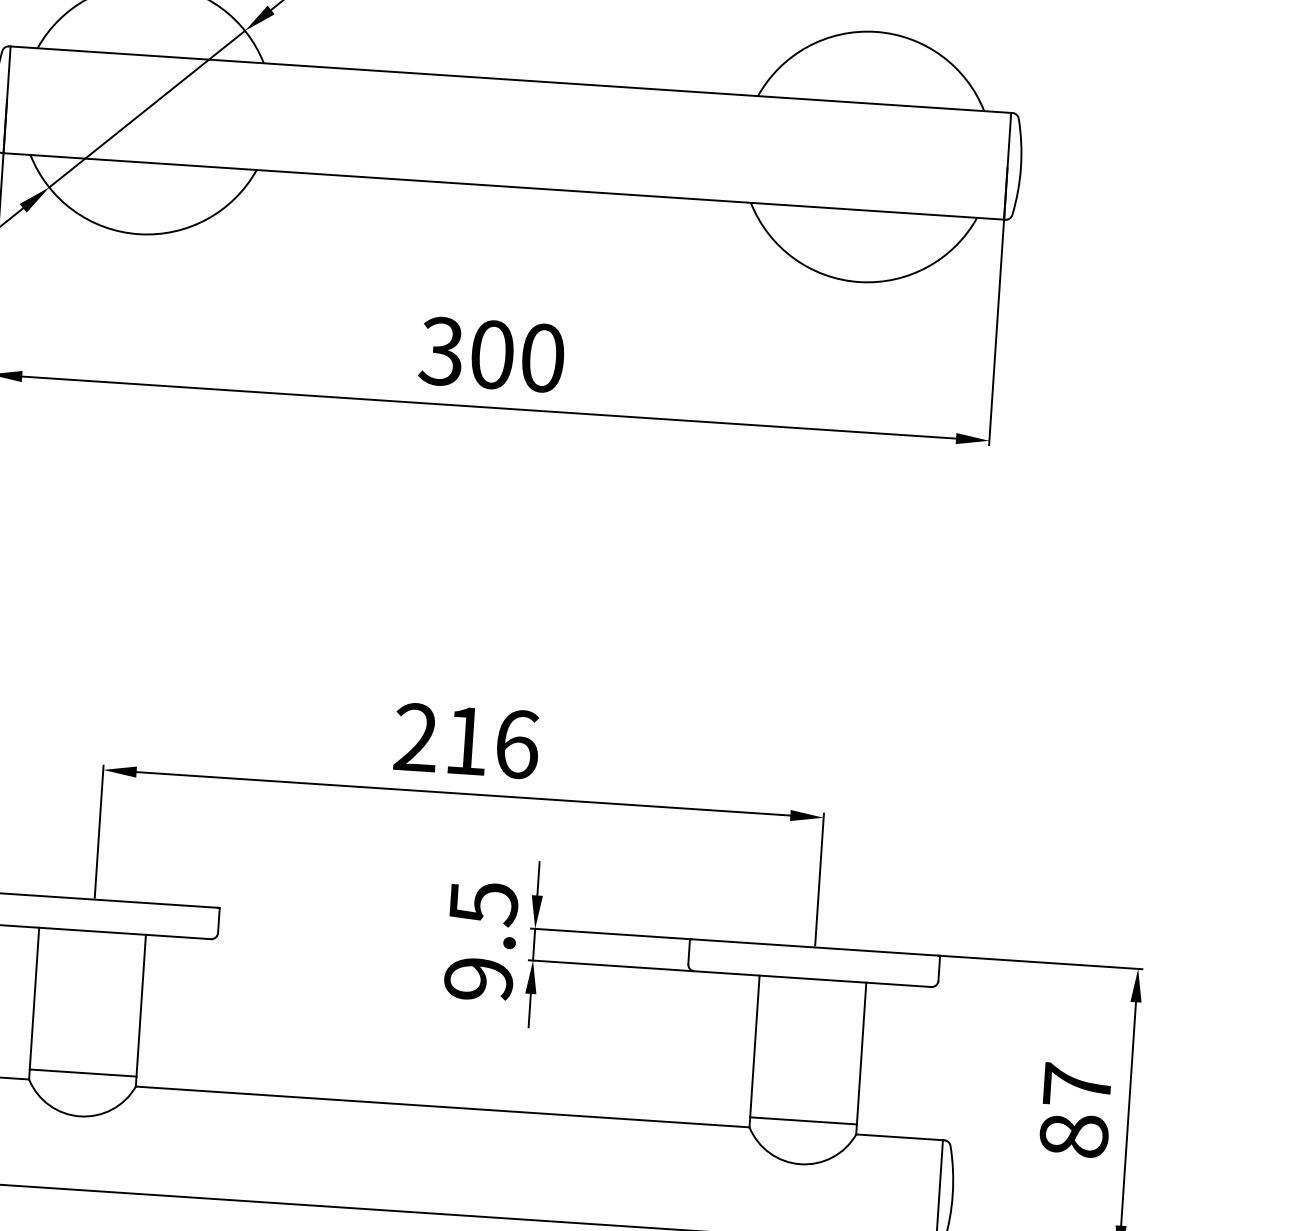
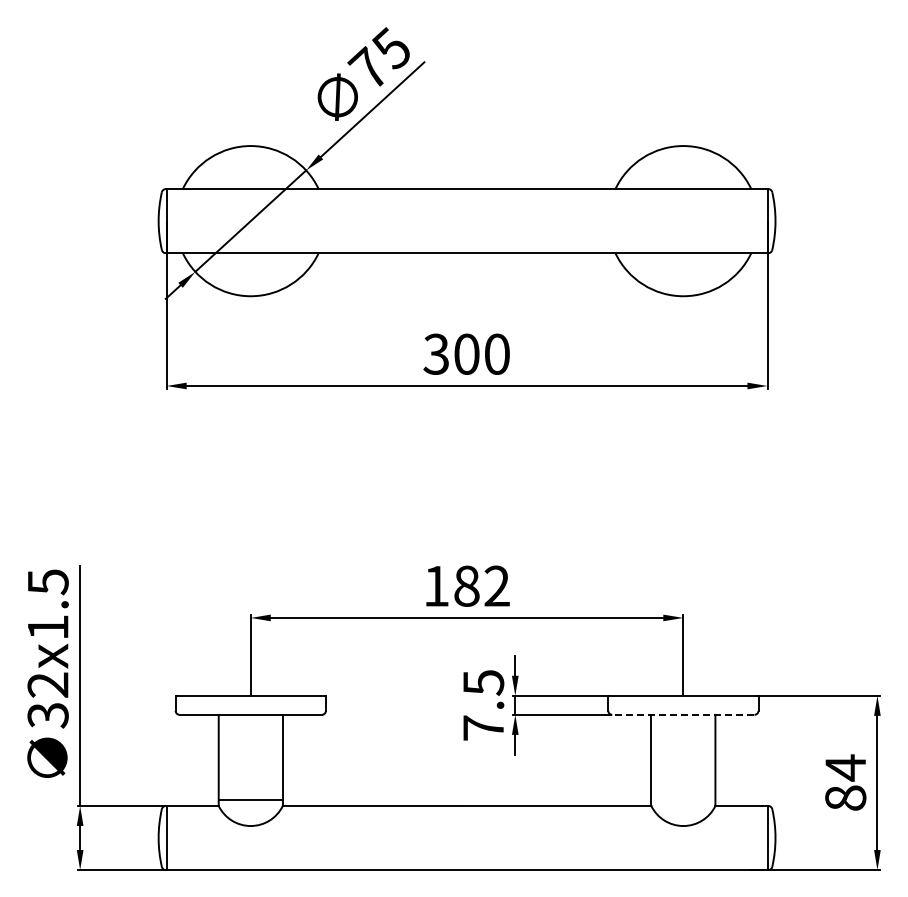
text: (467, 739) -> (467, 585), 216 -> 182
text: (478, 978) -> (483, 727), 9.5 -> 7.5
line: (811, 978) -> (682, 714), solid -> dashed
text: (1077, 1084) -> (845, 767), 87 -> 84
line: (803, 1120) -> (683, 799), removed

